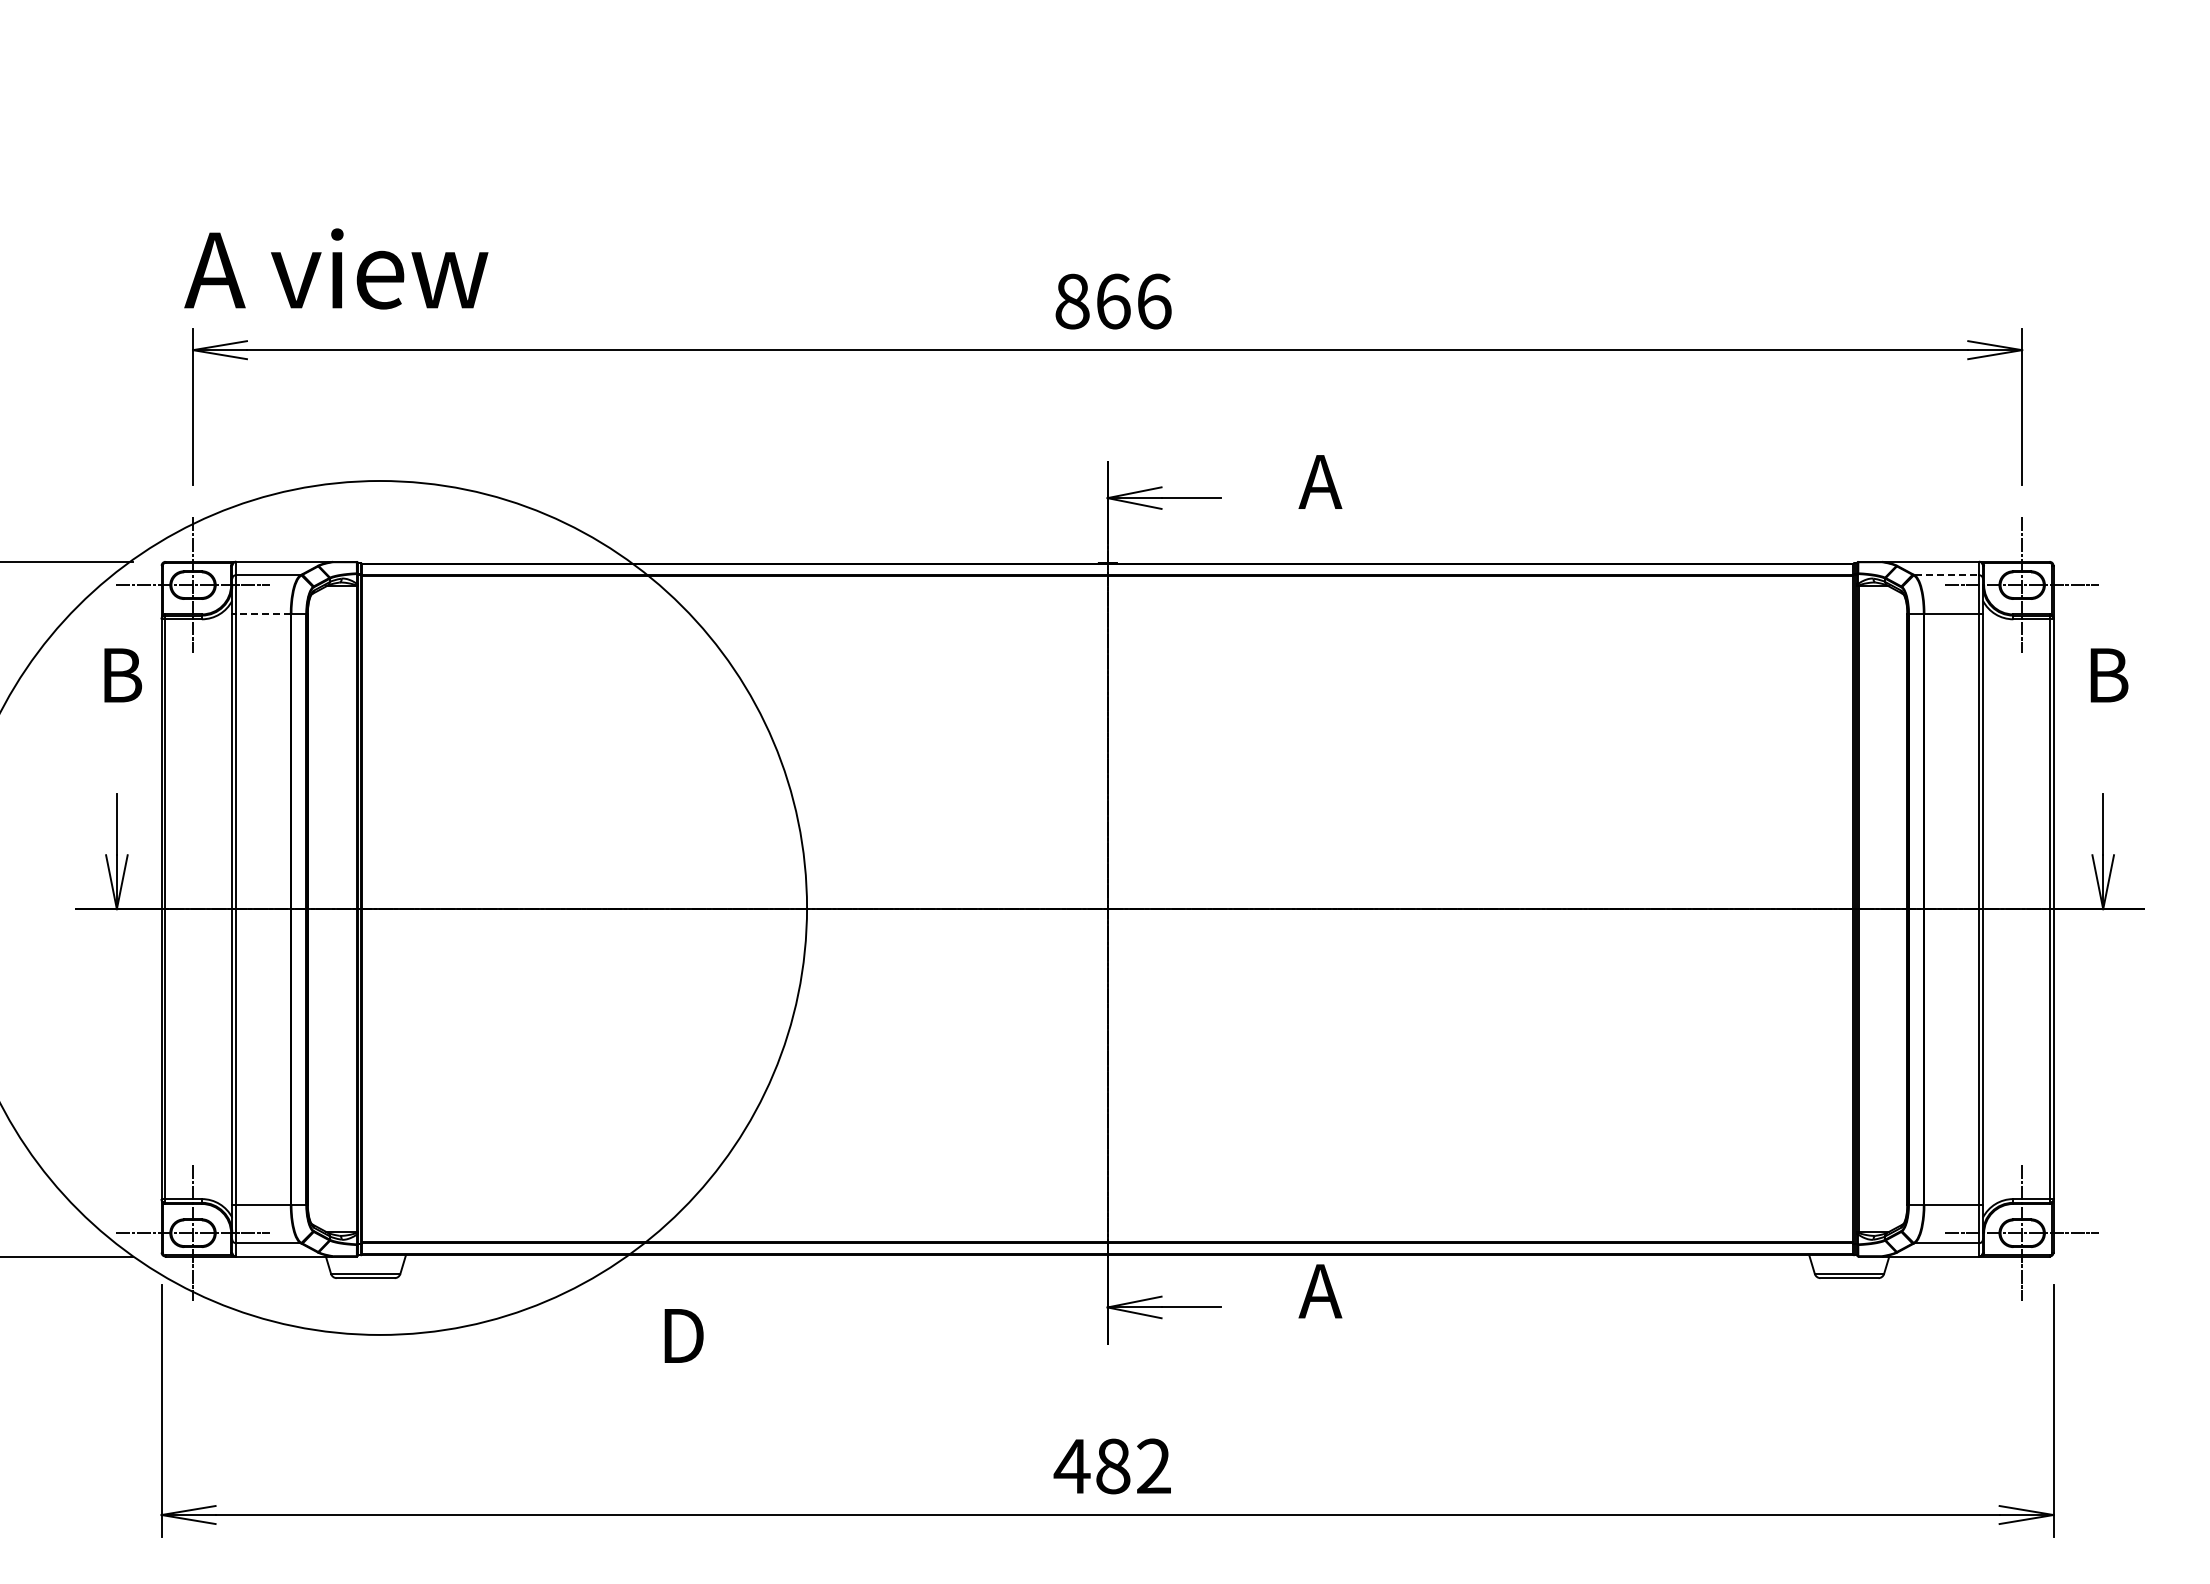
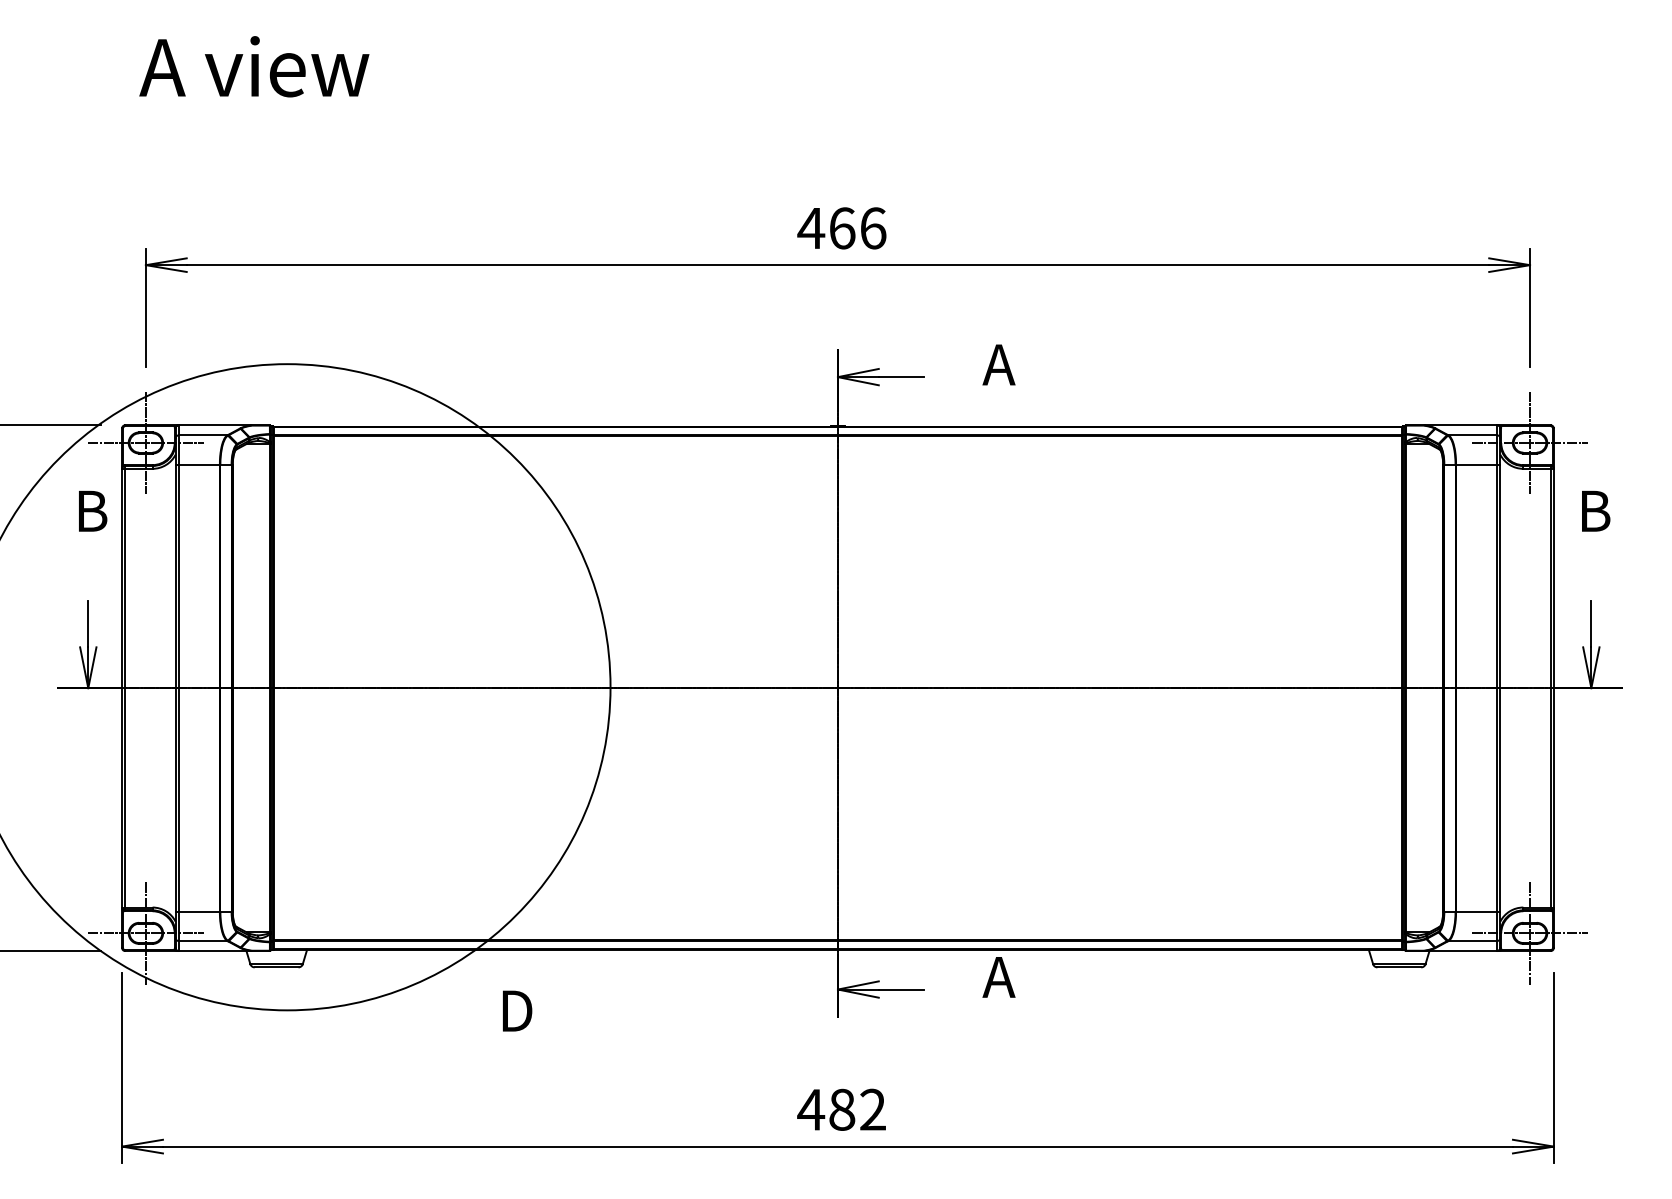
text: (336, 268) -> (254, 66), moved
text: (1071, 301) -> (810, 228), 866 -> 466
line: (1947, 575) -> (1473, 435), dashed -> solid
line: (262, 613) -> (198, 464), dashed -> solid

